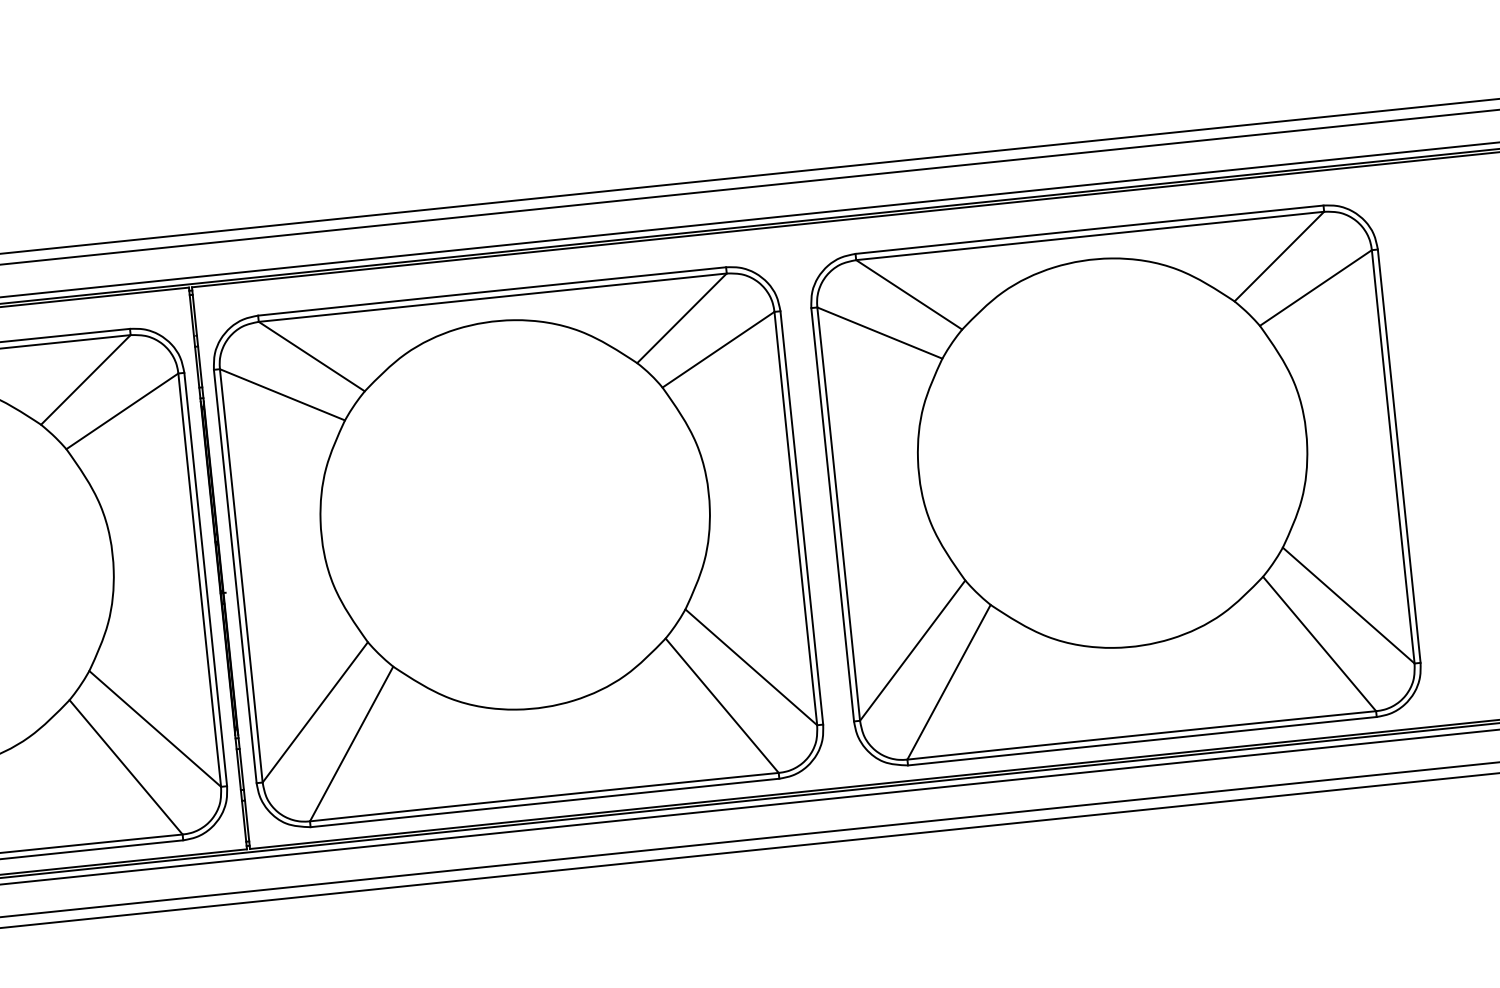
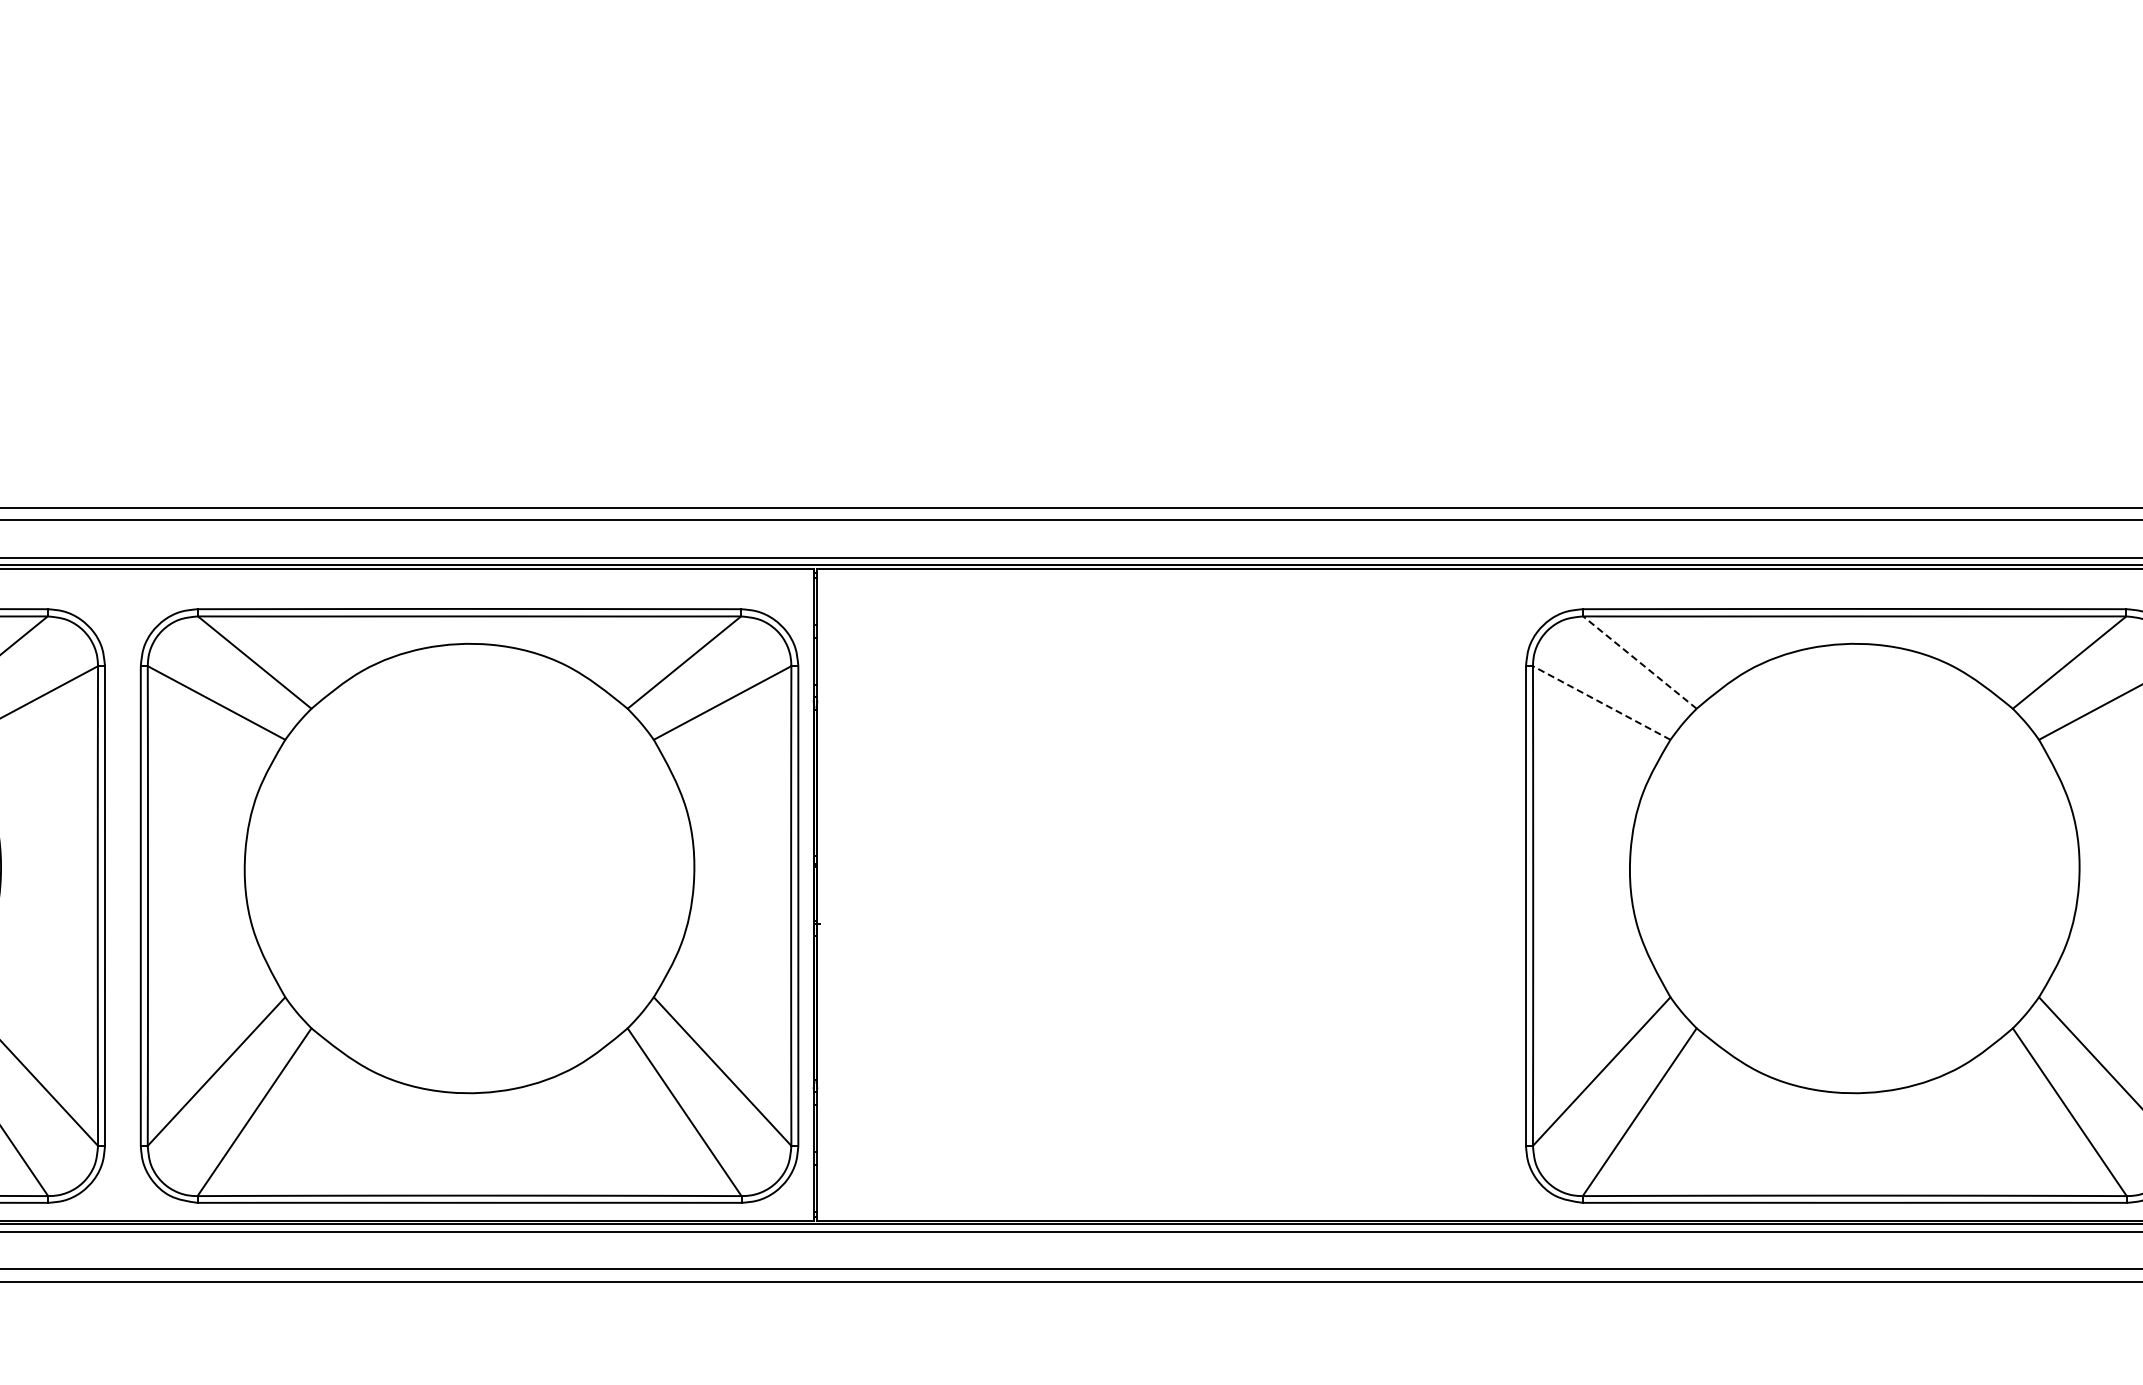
line: (908, 294) -> (1639, 662), solid -> dashed
line: (879, 332) -> (1601, 702), solid -> dashed
part: (518, 546) -> (1161, 905), removed

